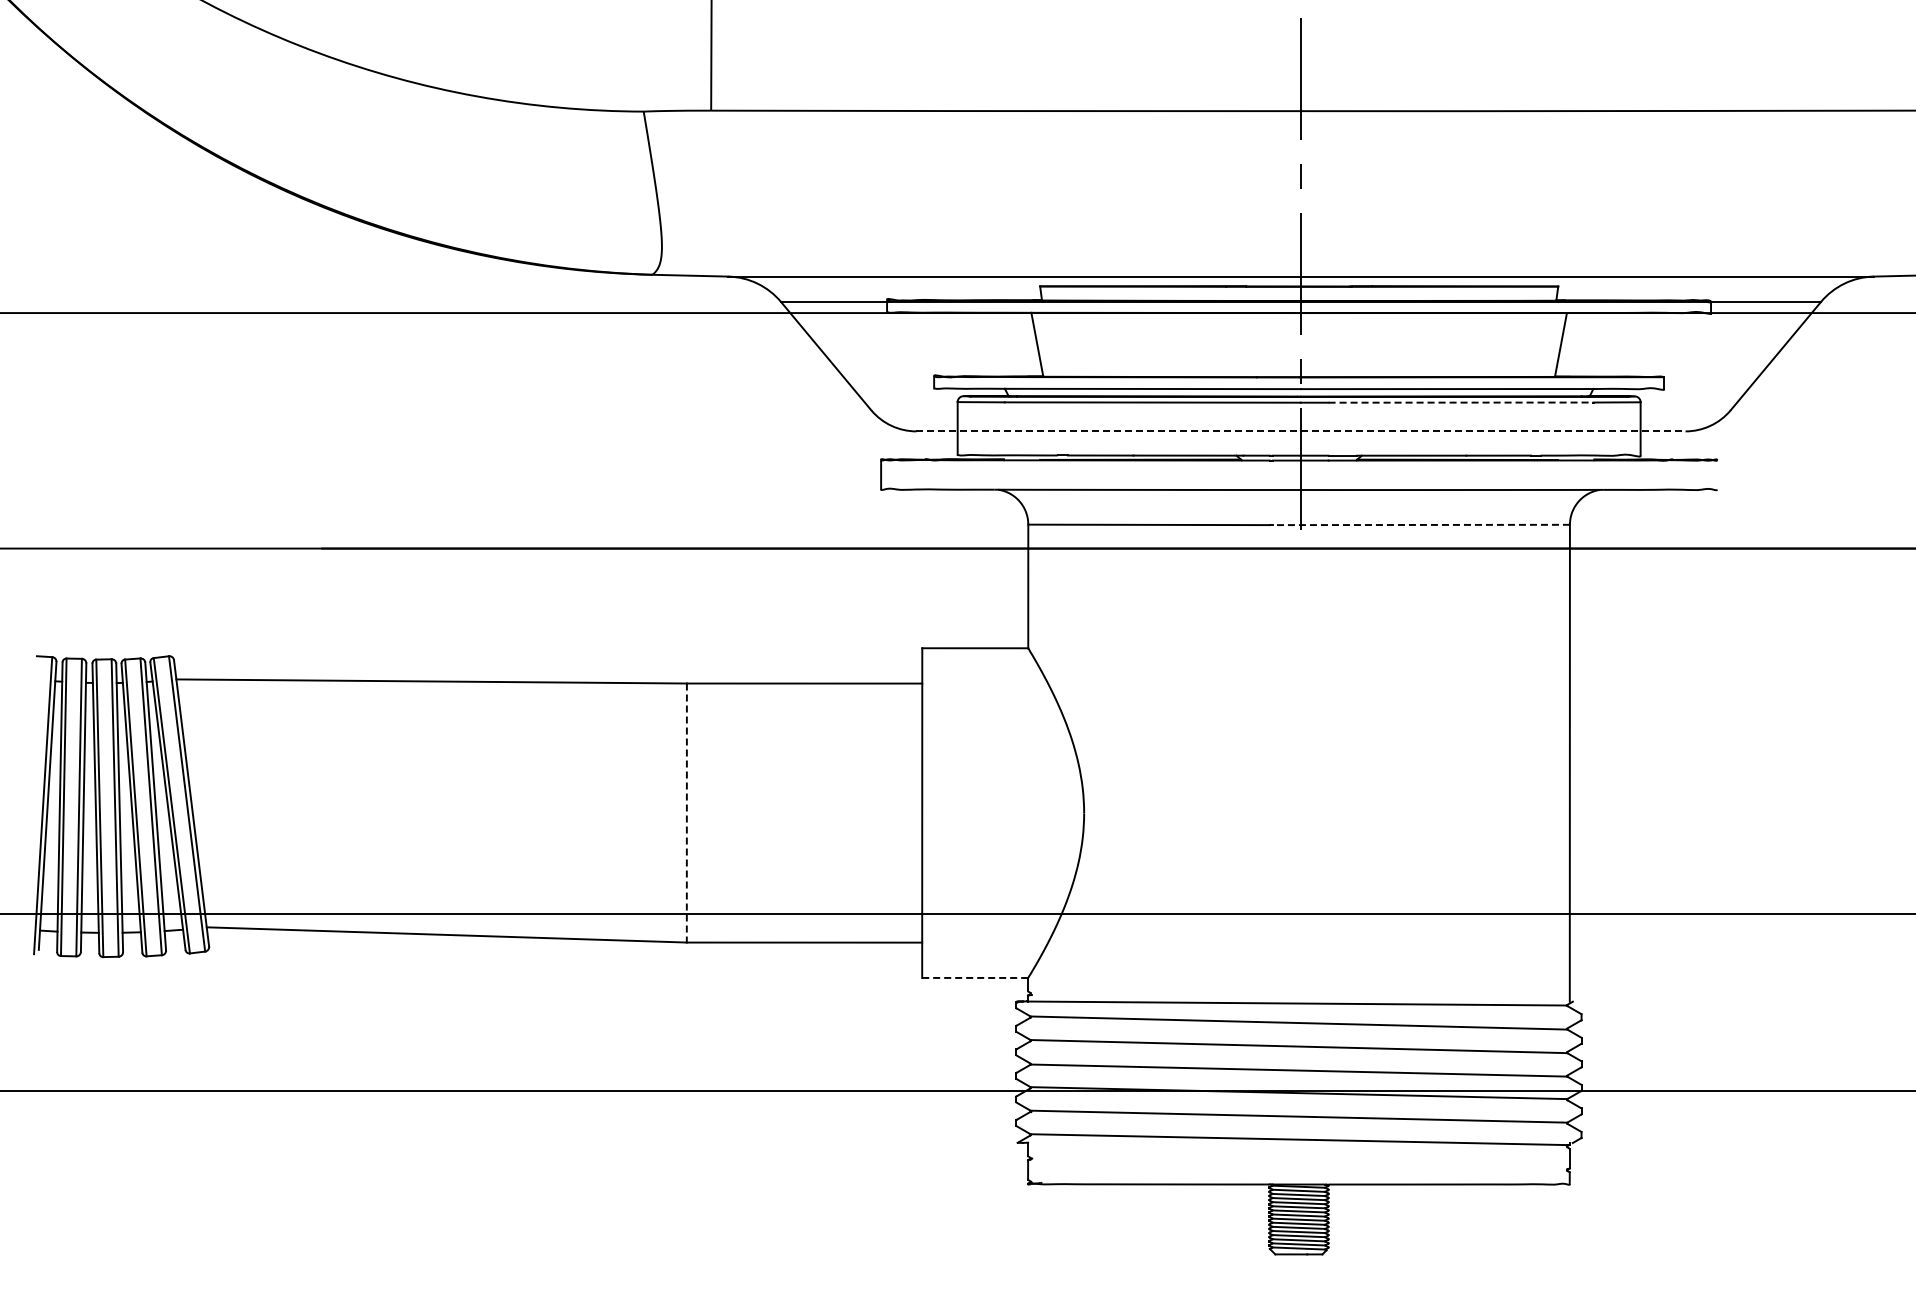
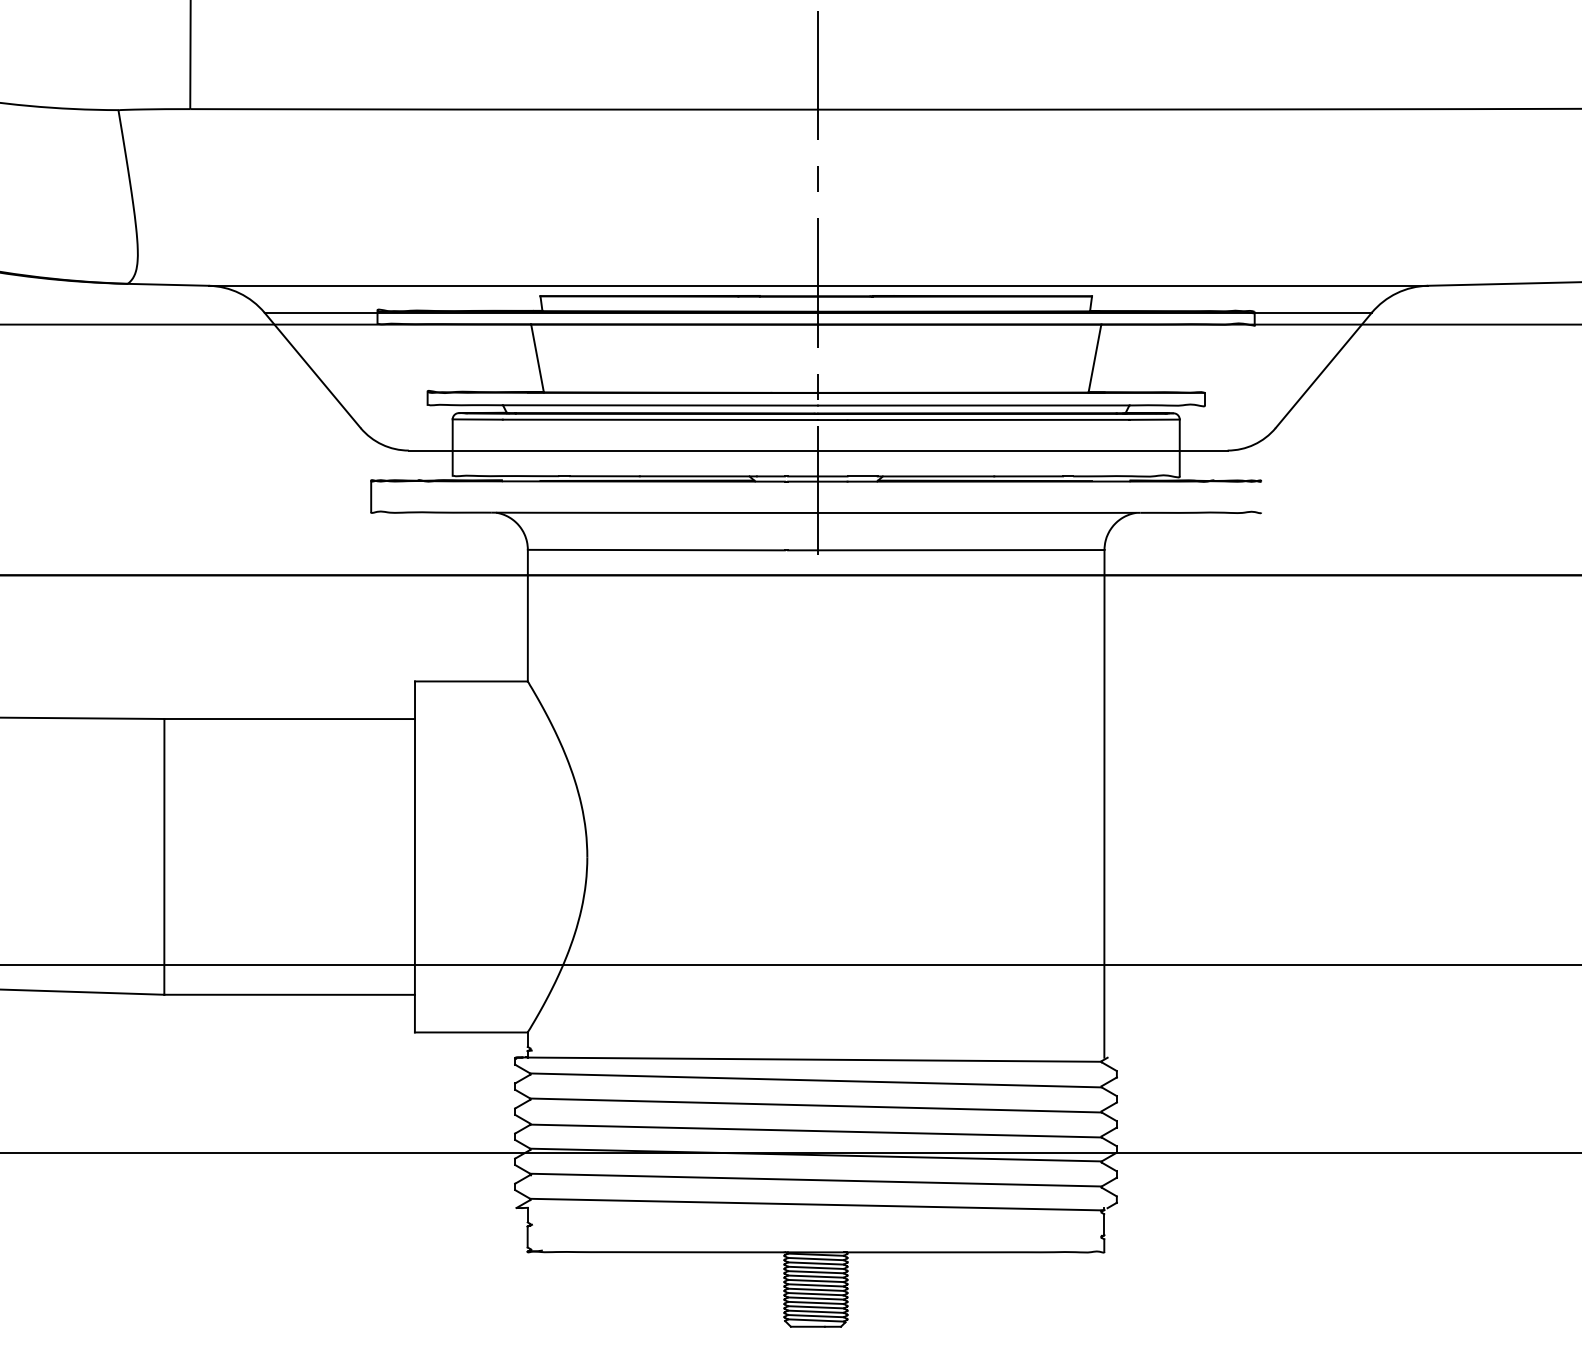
line: (1461, 402) -> (989, 419), dashed -> solid
line: (1301, 431) -> (818, 450), dashed -> solid
line: (1421, 524) -> (946, 549), dashed -> solid
line: (686, 813) -> (163, 857), dashed -> solid
line: (975, 977) -> (471, 1031), dashed -> solid

